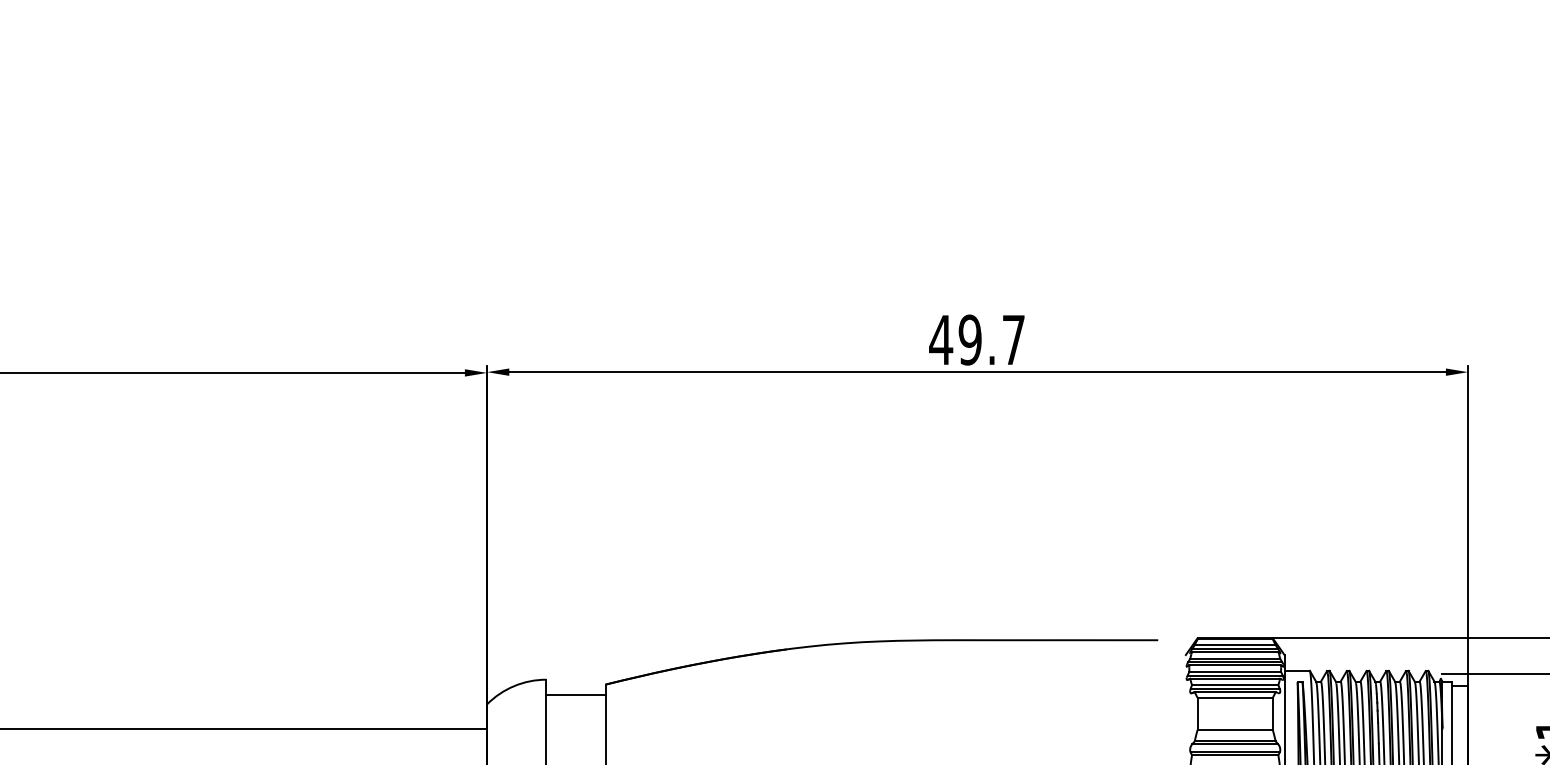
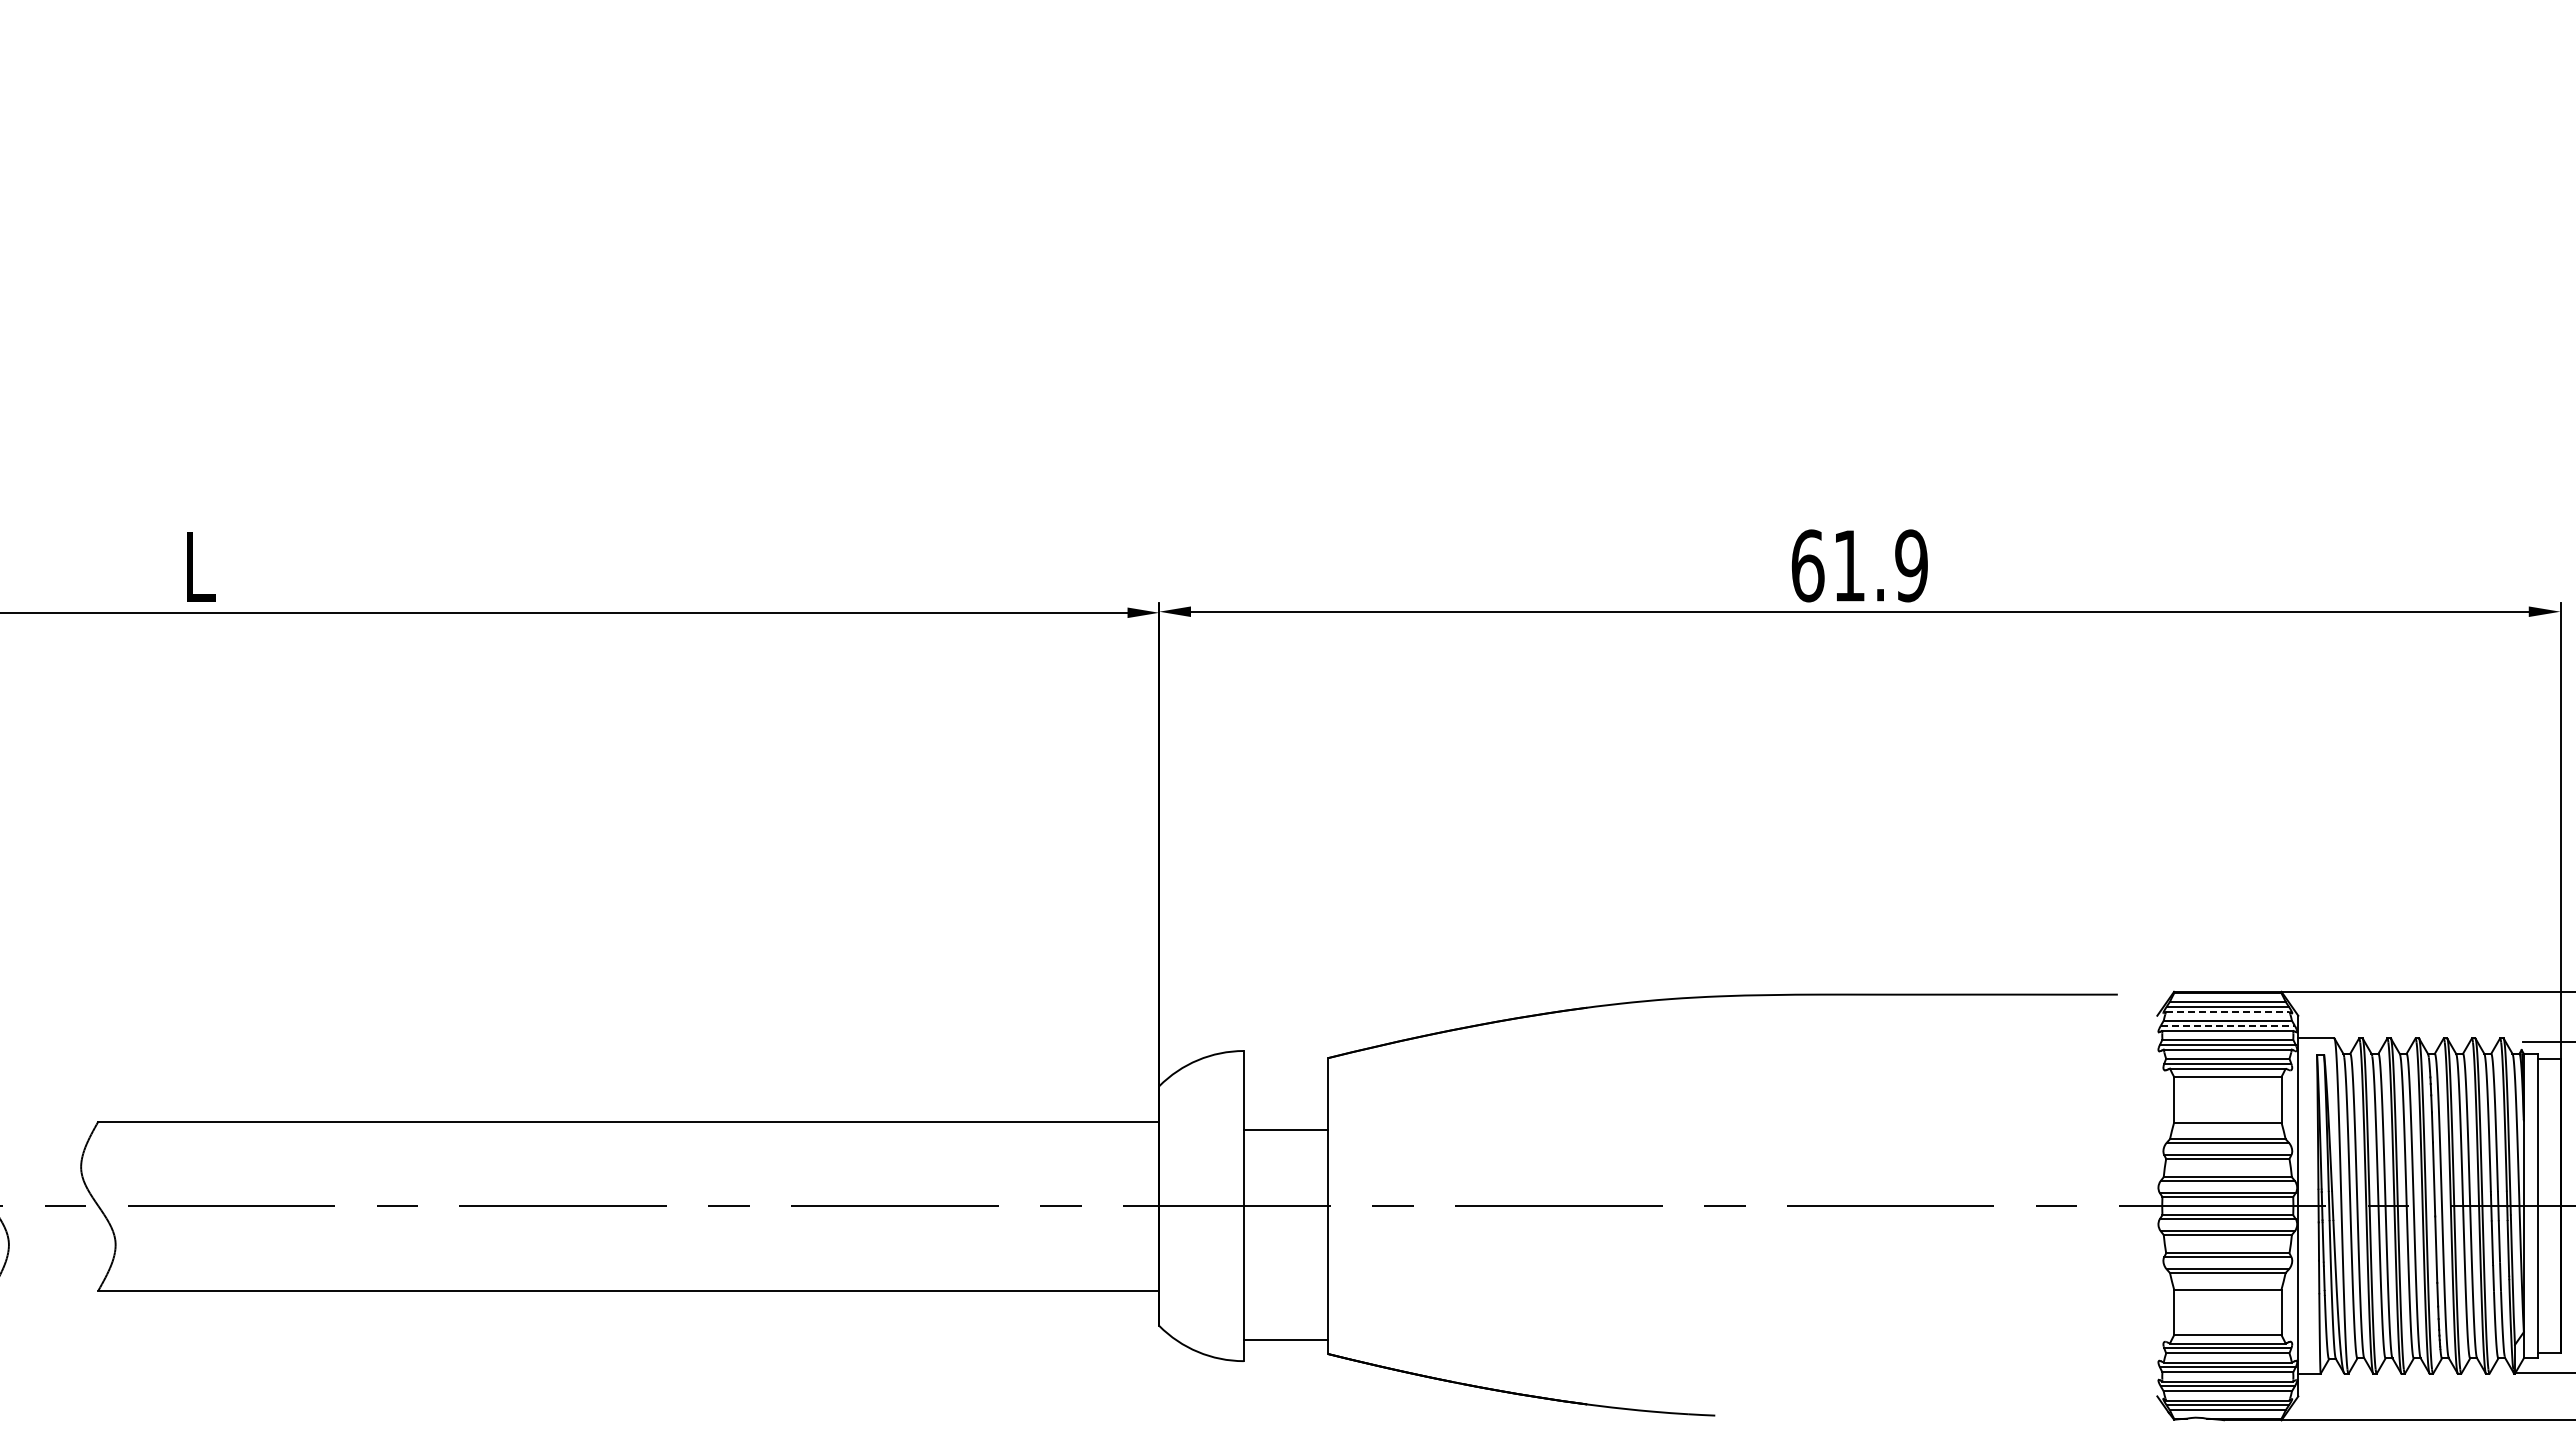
text: (976, 339) -> (1858, 565), 49.7 -> 61.9
line: (1234, 652) -> (2227, 1011), solid -> dashed
line: (1235, 662) -> (2228, 1026), solid -> dashed
line: (575, 694) -> (1285, 1130), moved

